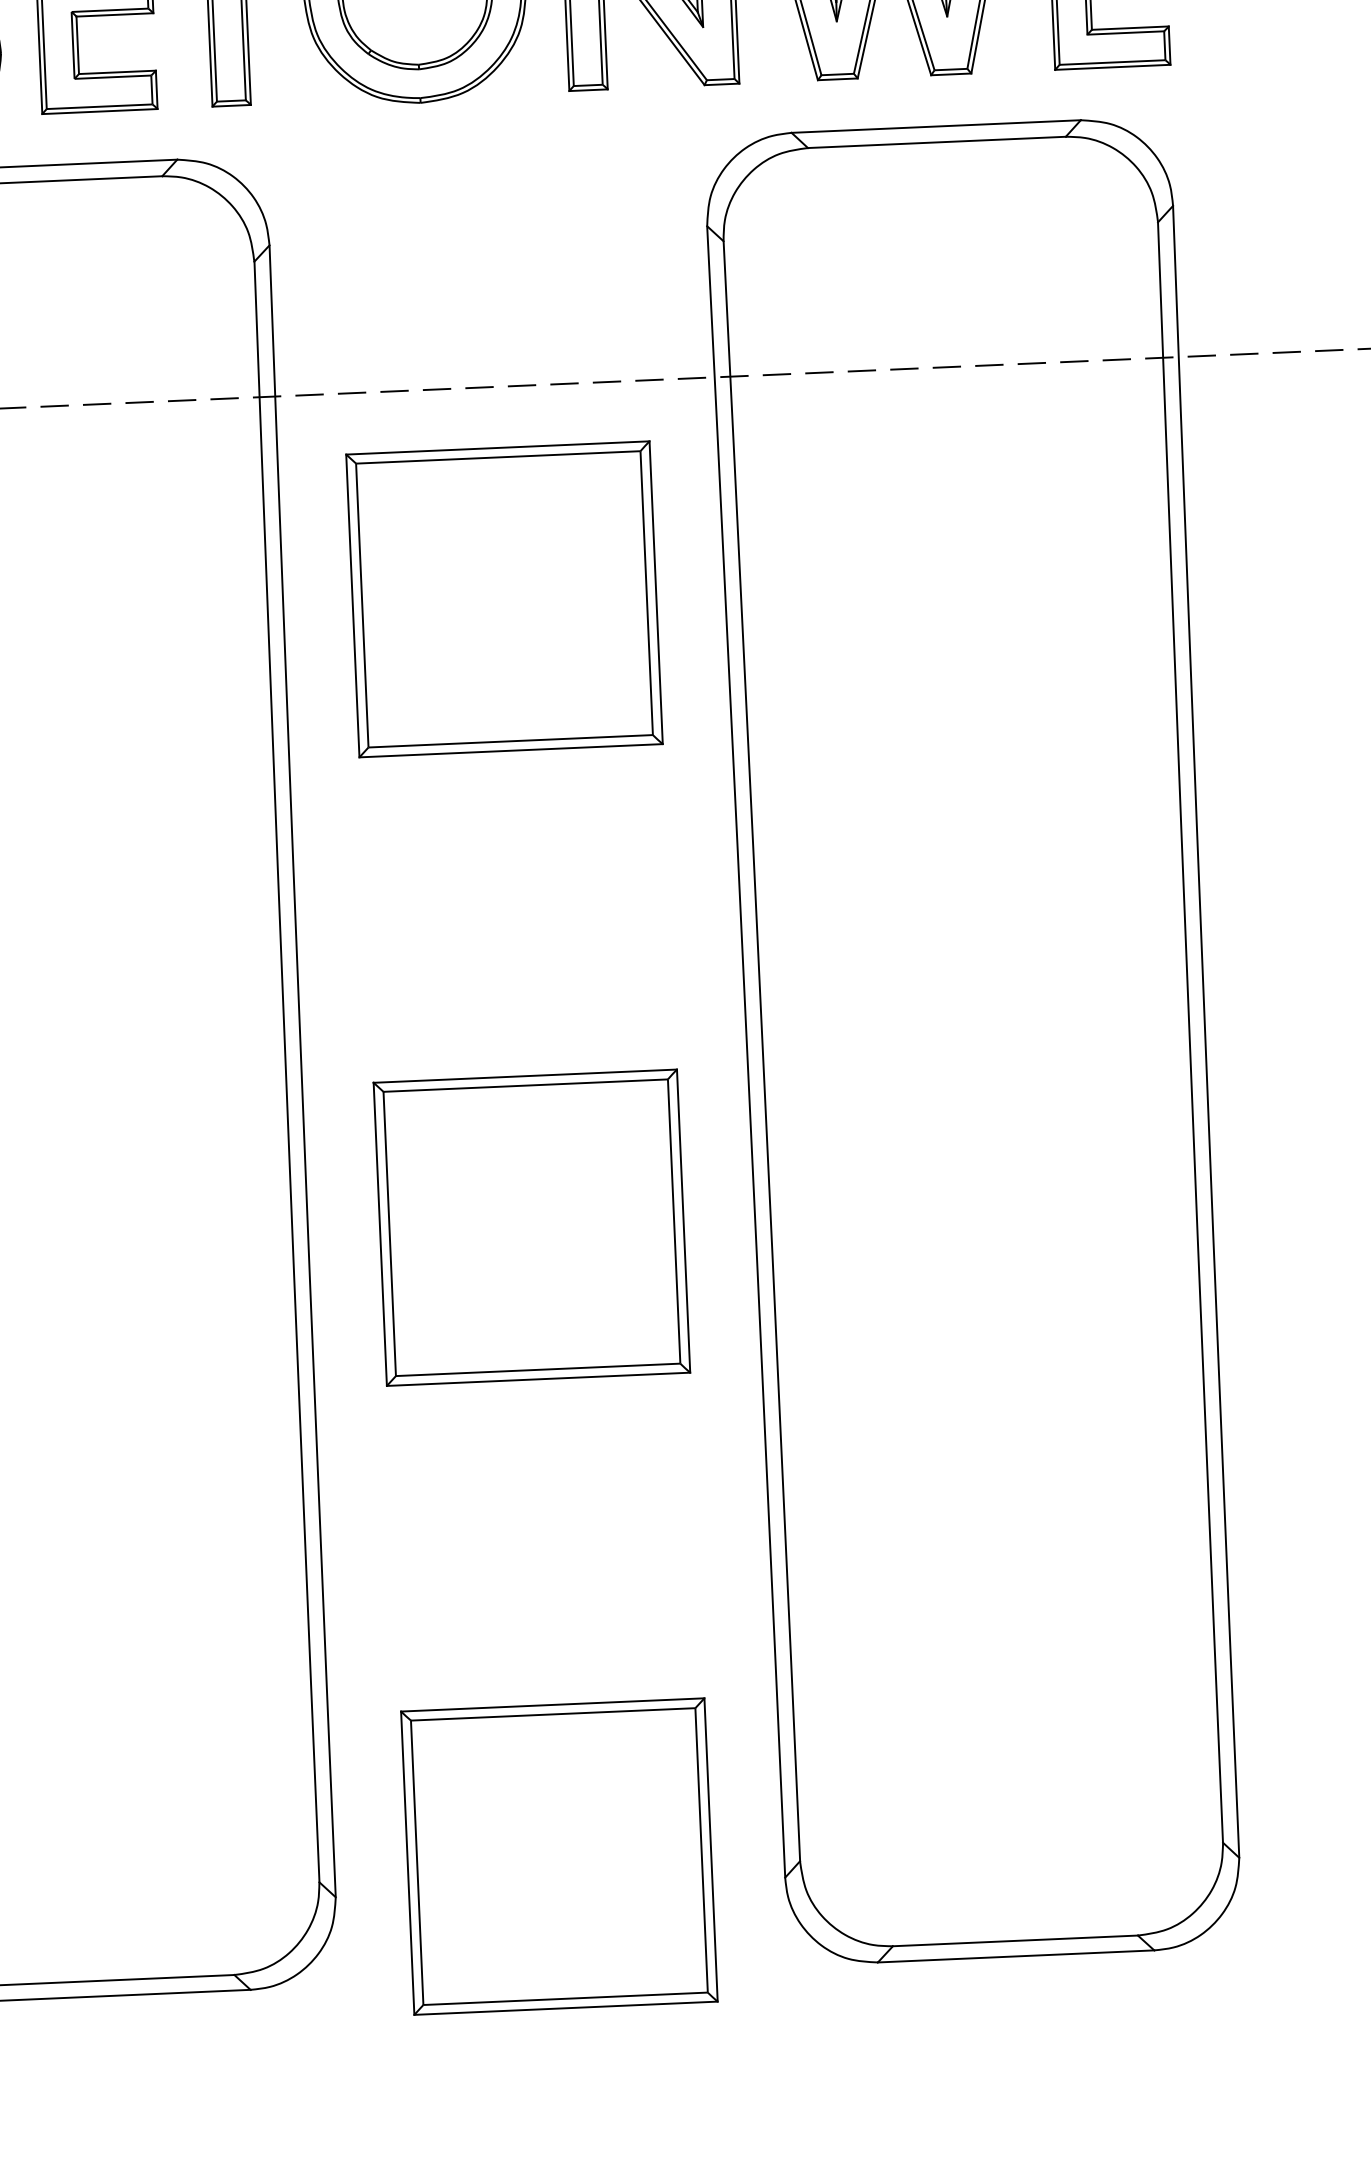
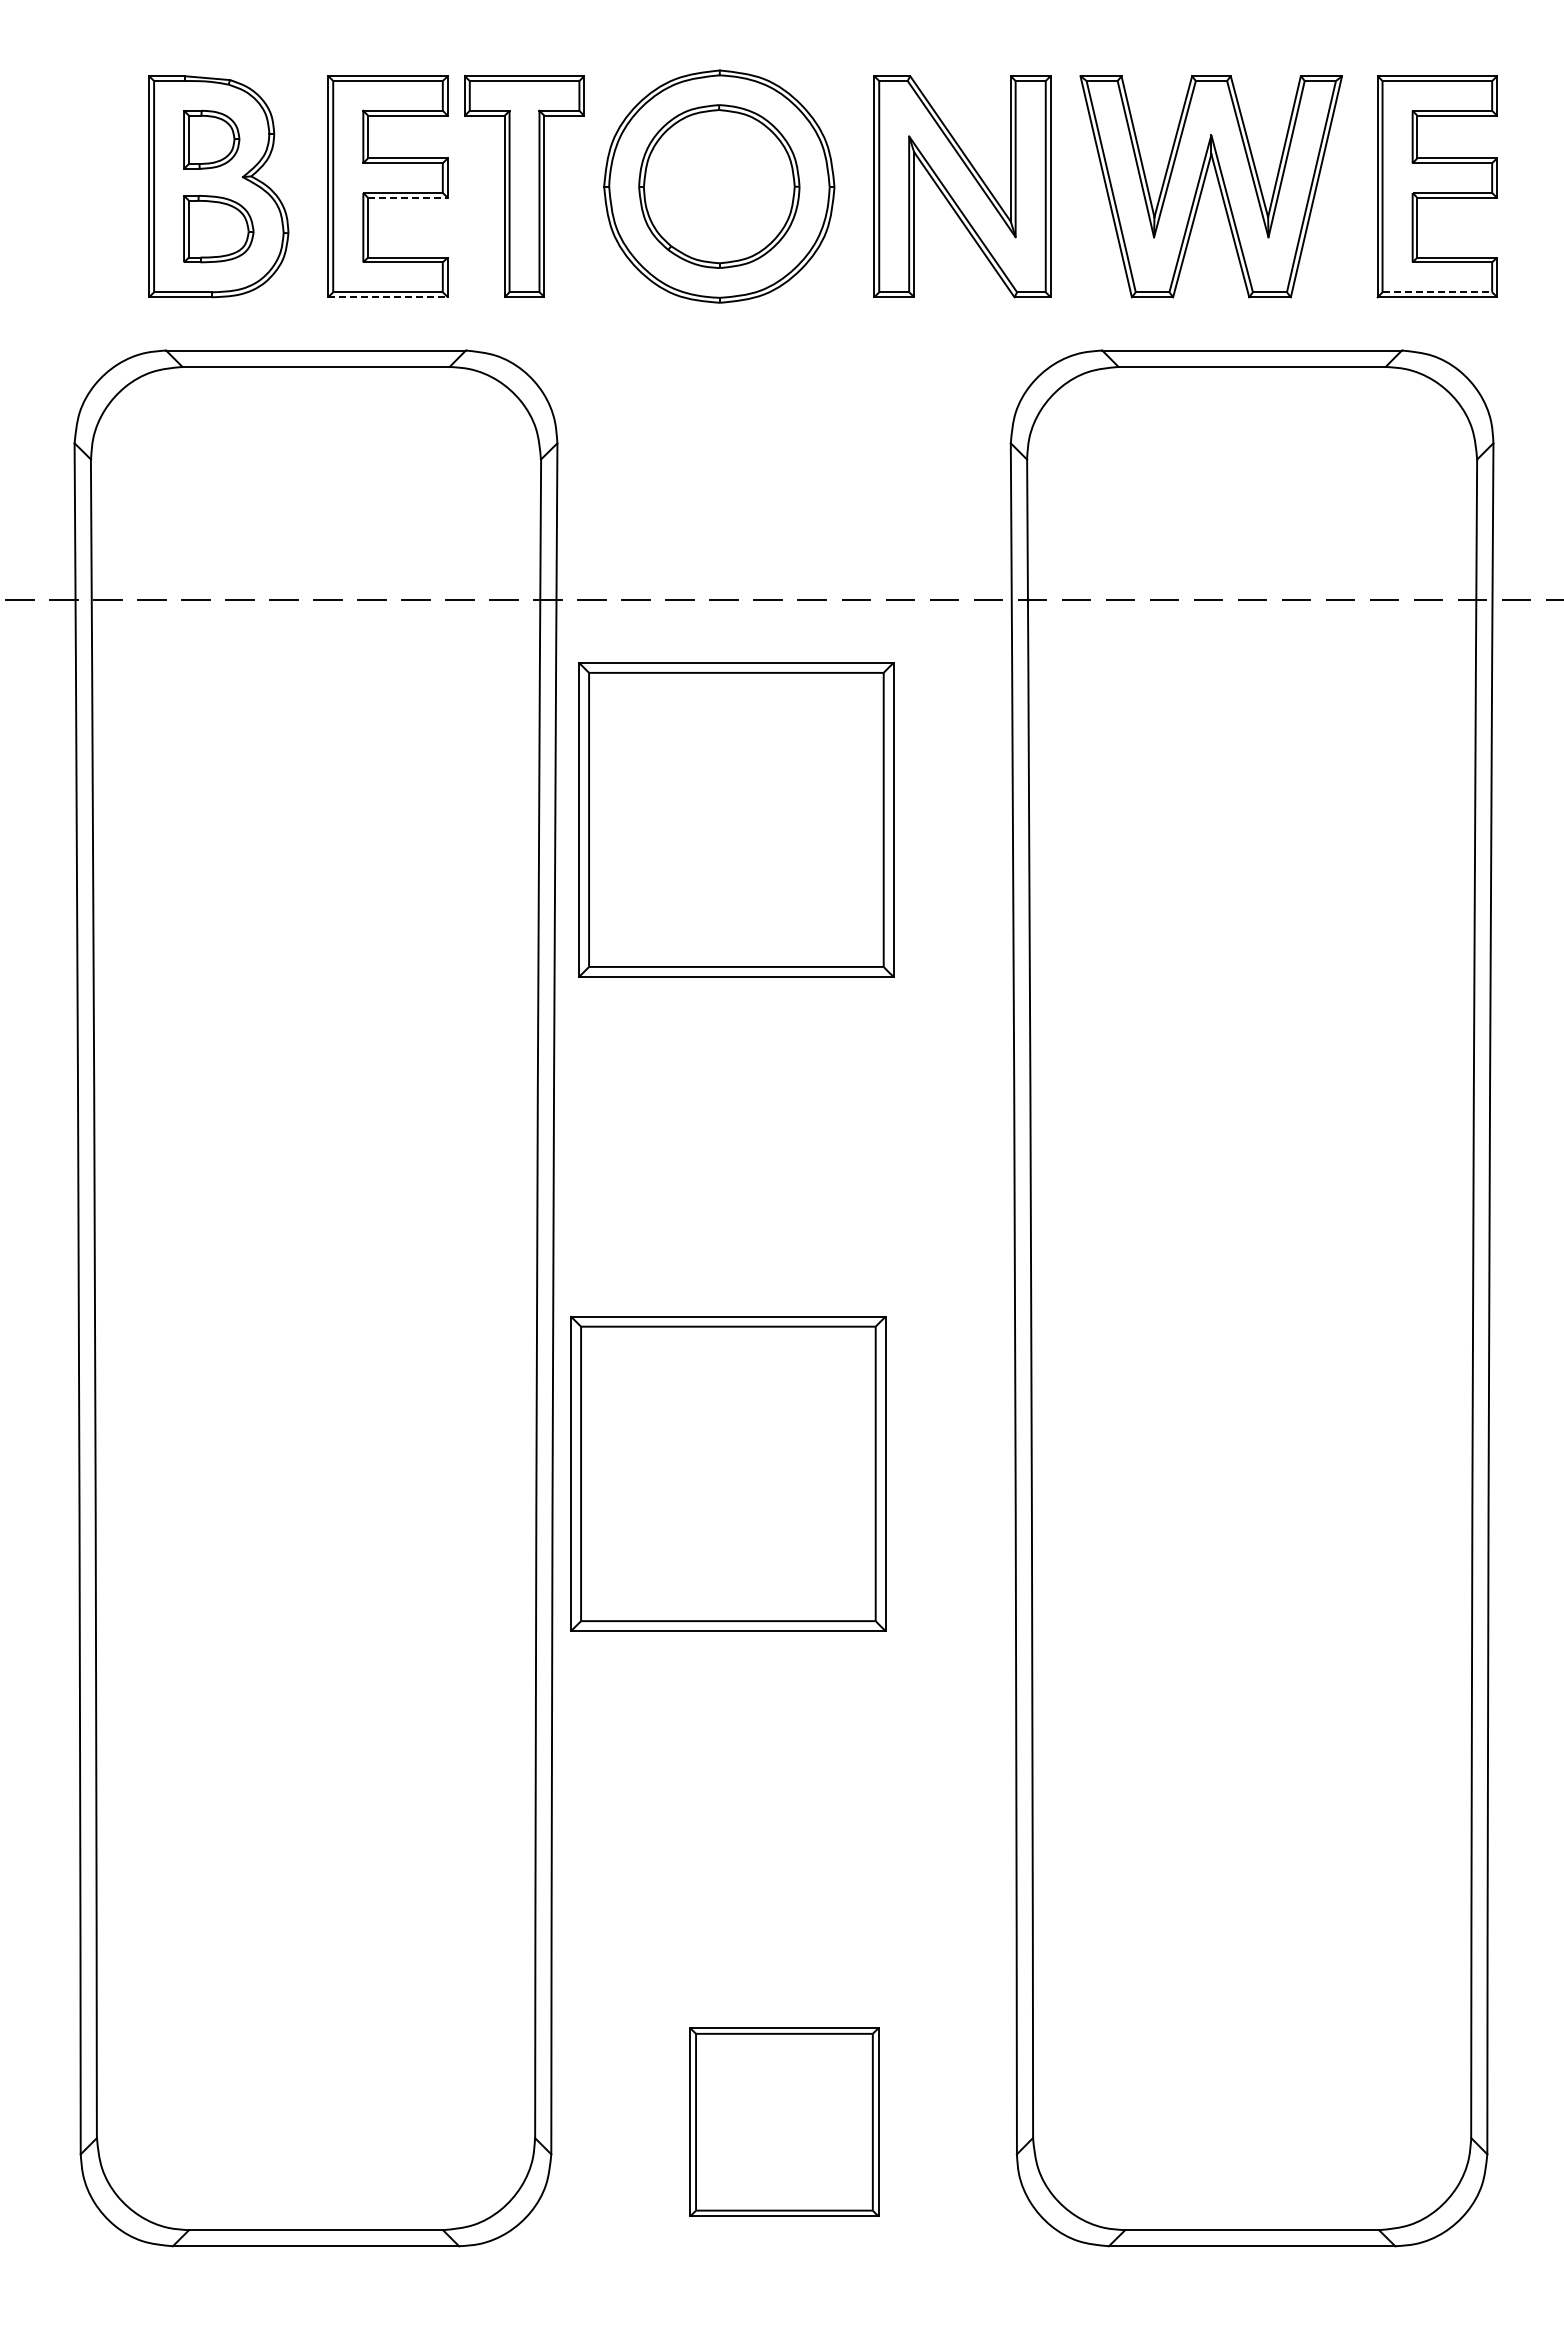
line: (114, 15) -> (407, 198), solid -> dashed
line: (1112, 62) -> (1437, 292), solid -> dashed
line: (100, 111) -> (388, 297), solid -> dashed
part: (504, 598) -> (736, 819), moved
part: (532, 1227) -> (728, 1473), moved
part: (559, 1855) -> (784, 2121), size x0.6

